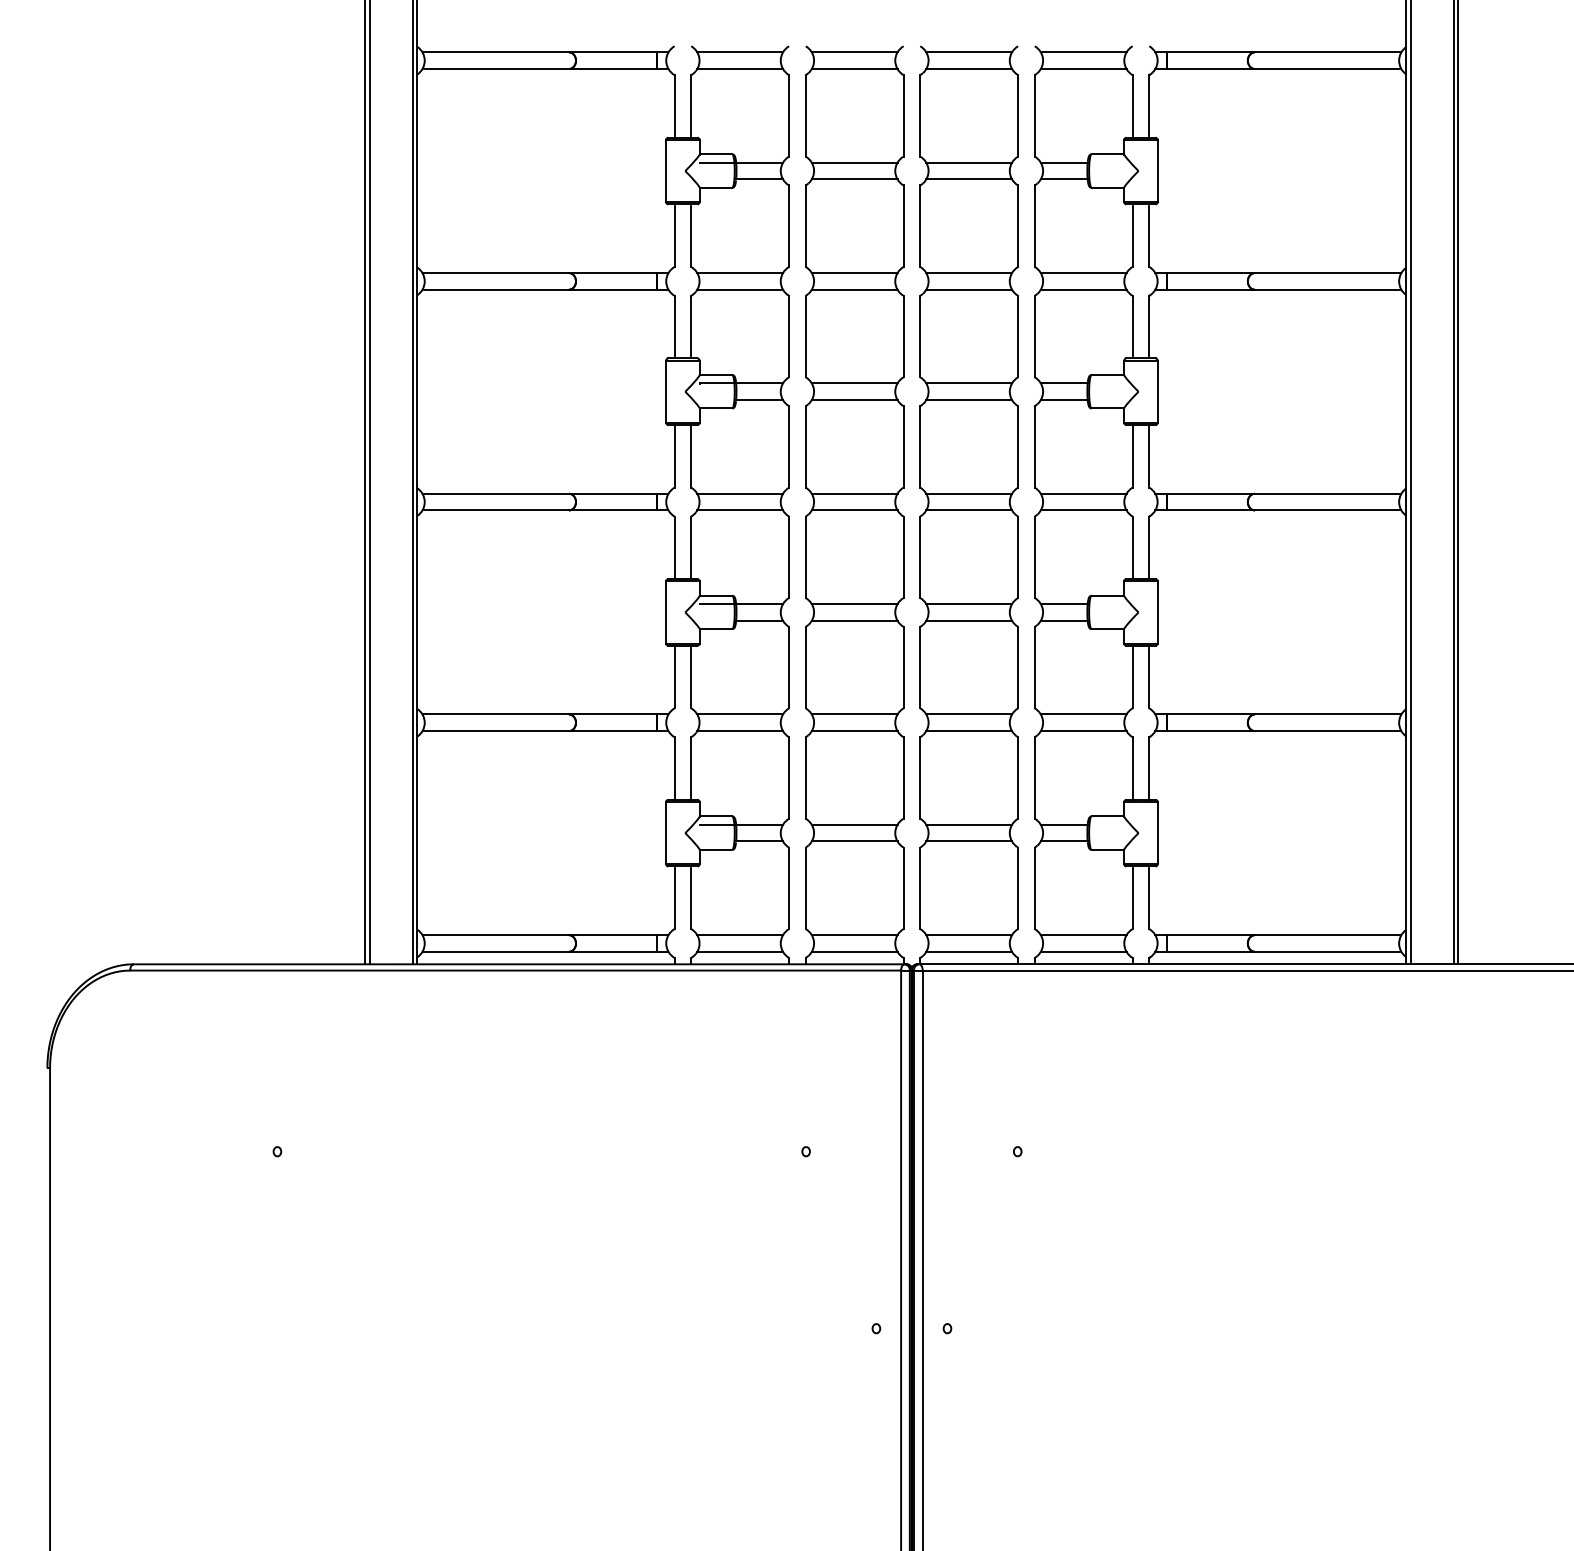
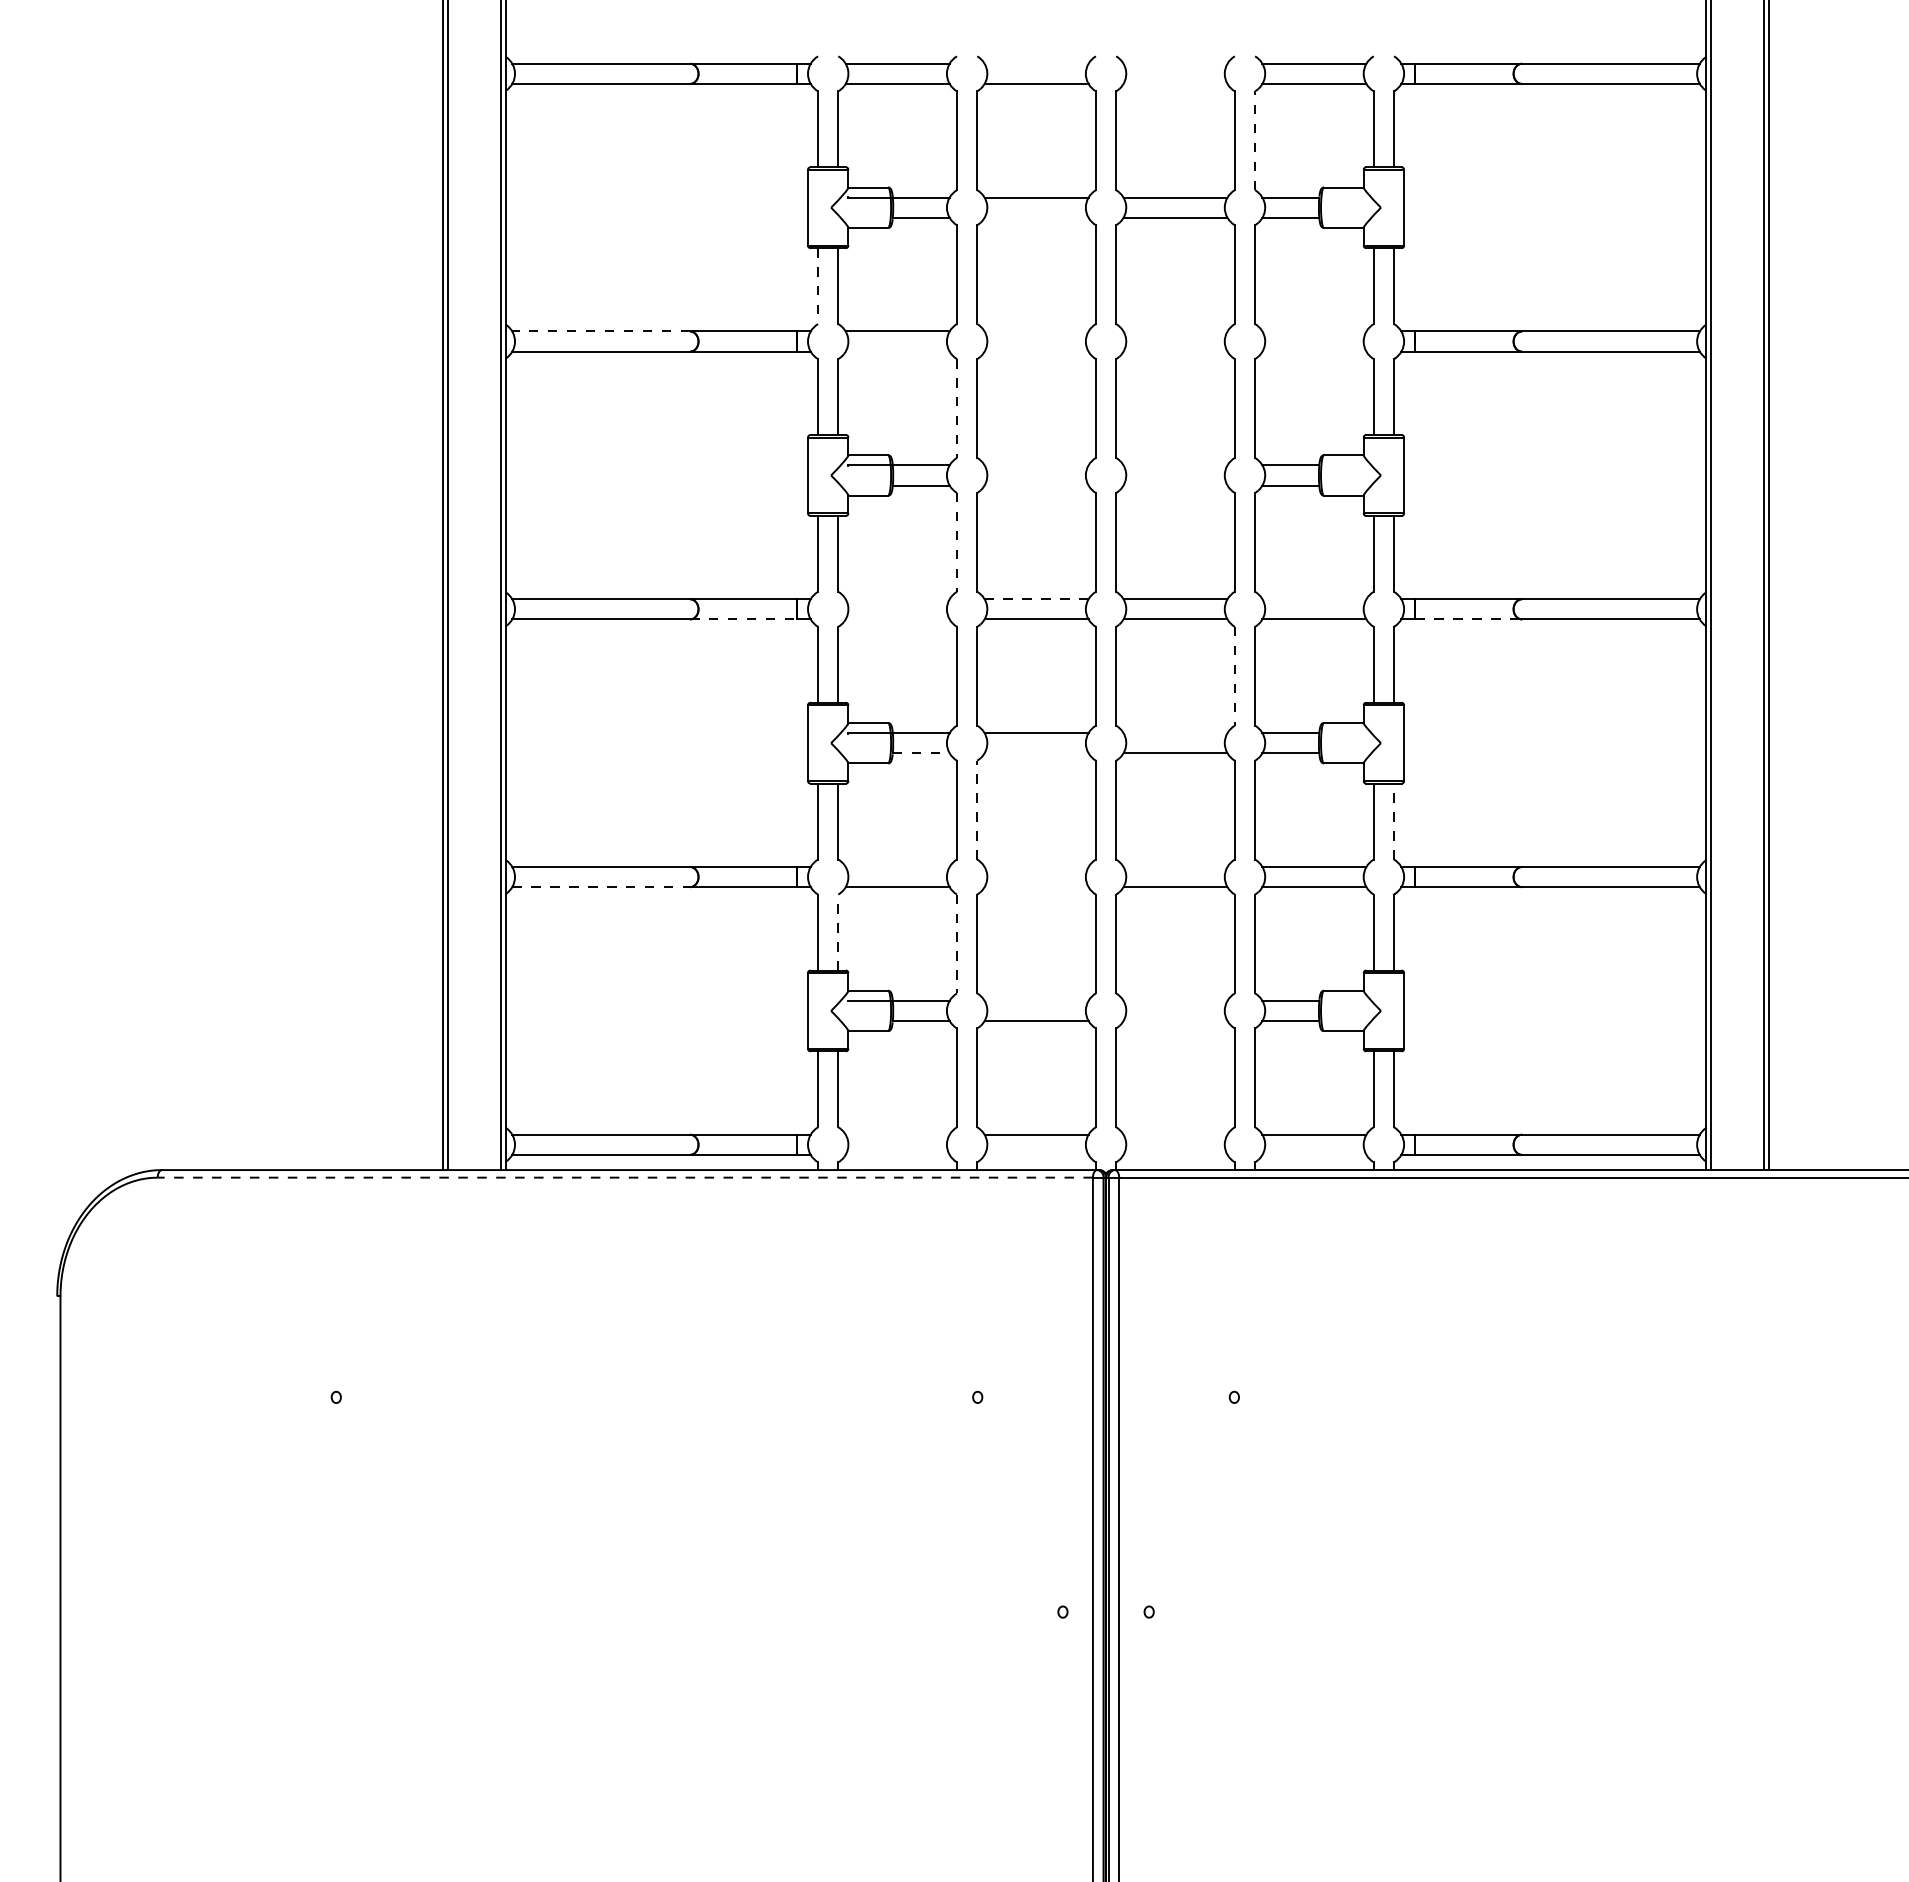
line: (854, 52) -> (1036, 63), removed
line: (969, 52) -> (1175, 63), removed
line: (969, 68) -> (1175, 83), removed
line: (1035, 115) -> (1255, 140), solid -> dashed
line: (854, 179) -> (1036, 217), removed
line: (674, 235) -> (818, 286), solid -> dashed
line: (496, 273) -> (601, 331), solid -> dashed
line: (854, 273) -> (1036, 331), removed
line: (969, 273) -> (1175, 331), removed
line: (1083, 273) -> (1314, 331), removed
line: (740, 289) -> (897, 351), removed
line: (854, 289) -> (1036, 351), removed
line: (969, 289) -> (1175, 351), removed
line: (1083, 289) -> (1314, 351), removed
line: (789, 337) -> (957, 409), solid -> dashed
line: (854, 383) -> (1036, 465), removed
line: (969, 383) -> (1175, 465), removed
line: (854, 400) -> (1036, 485), removed
line: (969, 400) -> (1175, 485), removed
line: (789, 447) -> (957, 542), solid -> dashed
line: (740, 494) -> (897, 599), removed
line: (854, 494) -> (1036, 599), solid -> dashed
line: (1083, 494) -> (1314, 599), removed
line: (613, 510) -> (743, 619), solid -> dashed
line: (740, 510) -> (897, 619), removed
line: (1211, 510) -> (1469, 619), solid -> dashed
line: (1017, 557) -> (1234, 676), solid -> dashed
line: (969, 604) -> (1175, 733), removed
line: (759, 620) -> (921, 753), solid -> dashed
line: (854, 620) -> (1036, 753), removed
line: (805, 667) -> (977, 809), solid -> dashed
line: (1149, 676) -> (1394, 821), solid -> dashed
line: (740, 714) -> (897, 866), removed
line: (854, 714) -> (1036, 866), removed
line: (969, 714) -> (1175, 866), removed
line: (496, 731) -> (601, 887), solid -> dashed
line: (854, 731) -> (1036, 887), removed
line: (691, 768) -> (838, 932), solid -> dashed
line: (789, 778) -> (957, 944), solid -> dashed
line: (854, 824) -> (1036, 1000), removed
line: (969, 824) -> (1175, 1000), removed
line: (969, 841) -> (1175, 1021), removed
line: (740, 935) -> (897, 1134), removed
line: (969, 935) -> (1175, 1134), removed
line: (740, 951) -> (897, 1154), removed
line: (854, 951) -> (1036, 1154), removed
line: (969, 951) -> (1175, 1154), removed
line: (1083, 951) -> (1314, 1154), removed
line: (515, 970) -> (625, 1177), solid -> dashed

